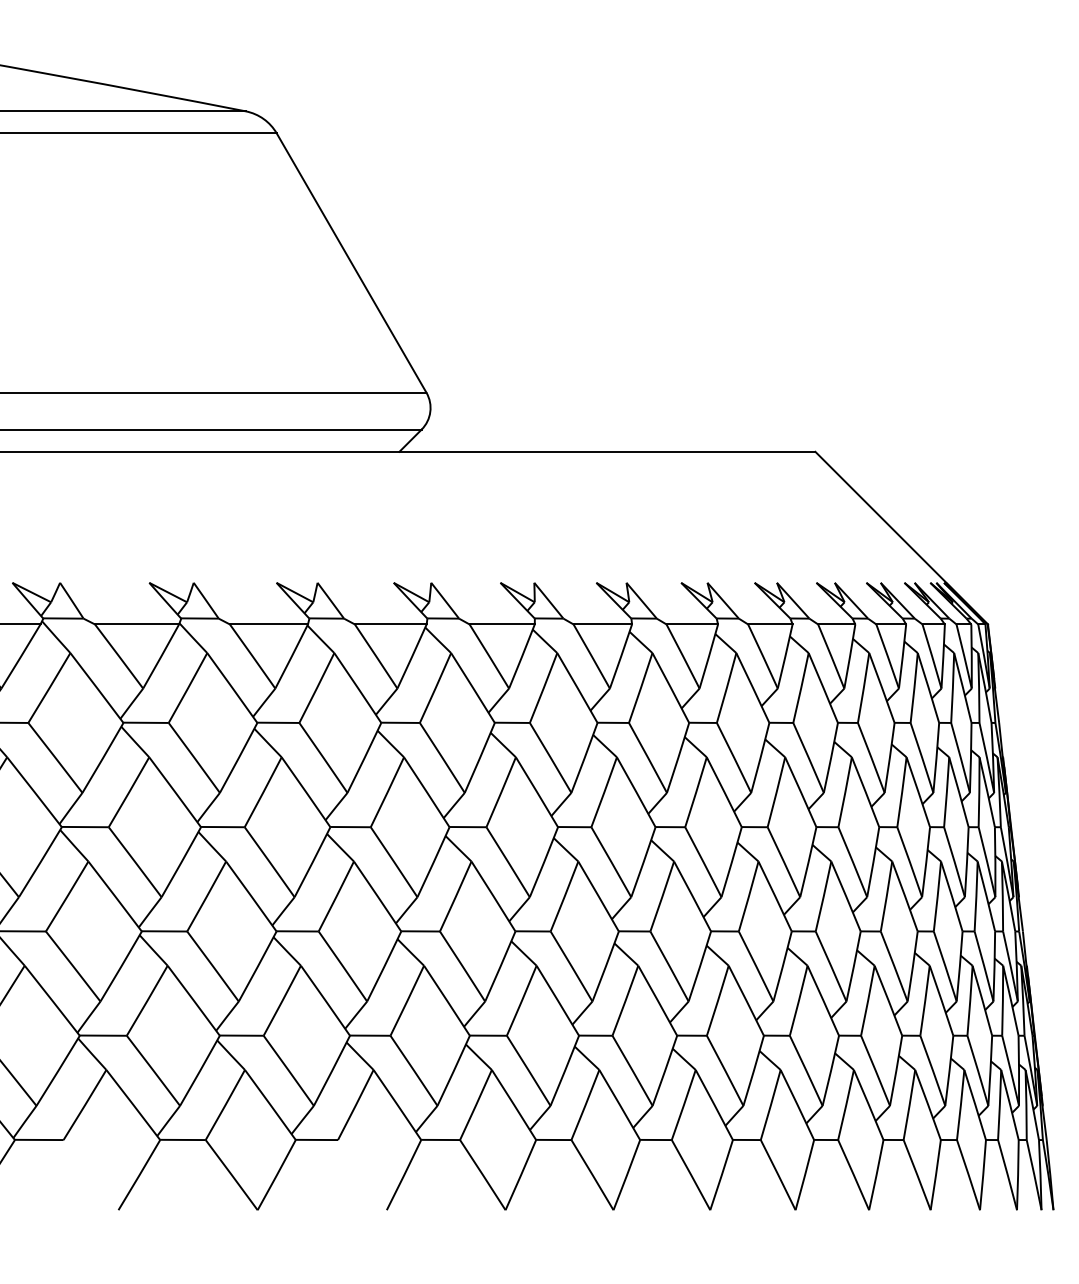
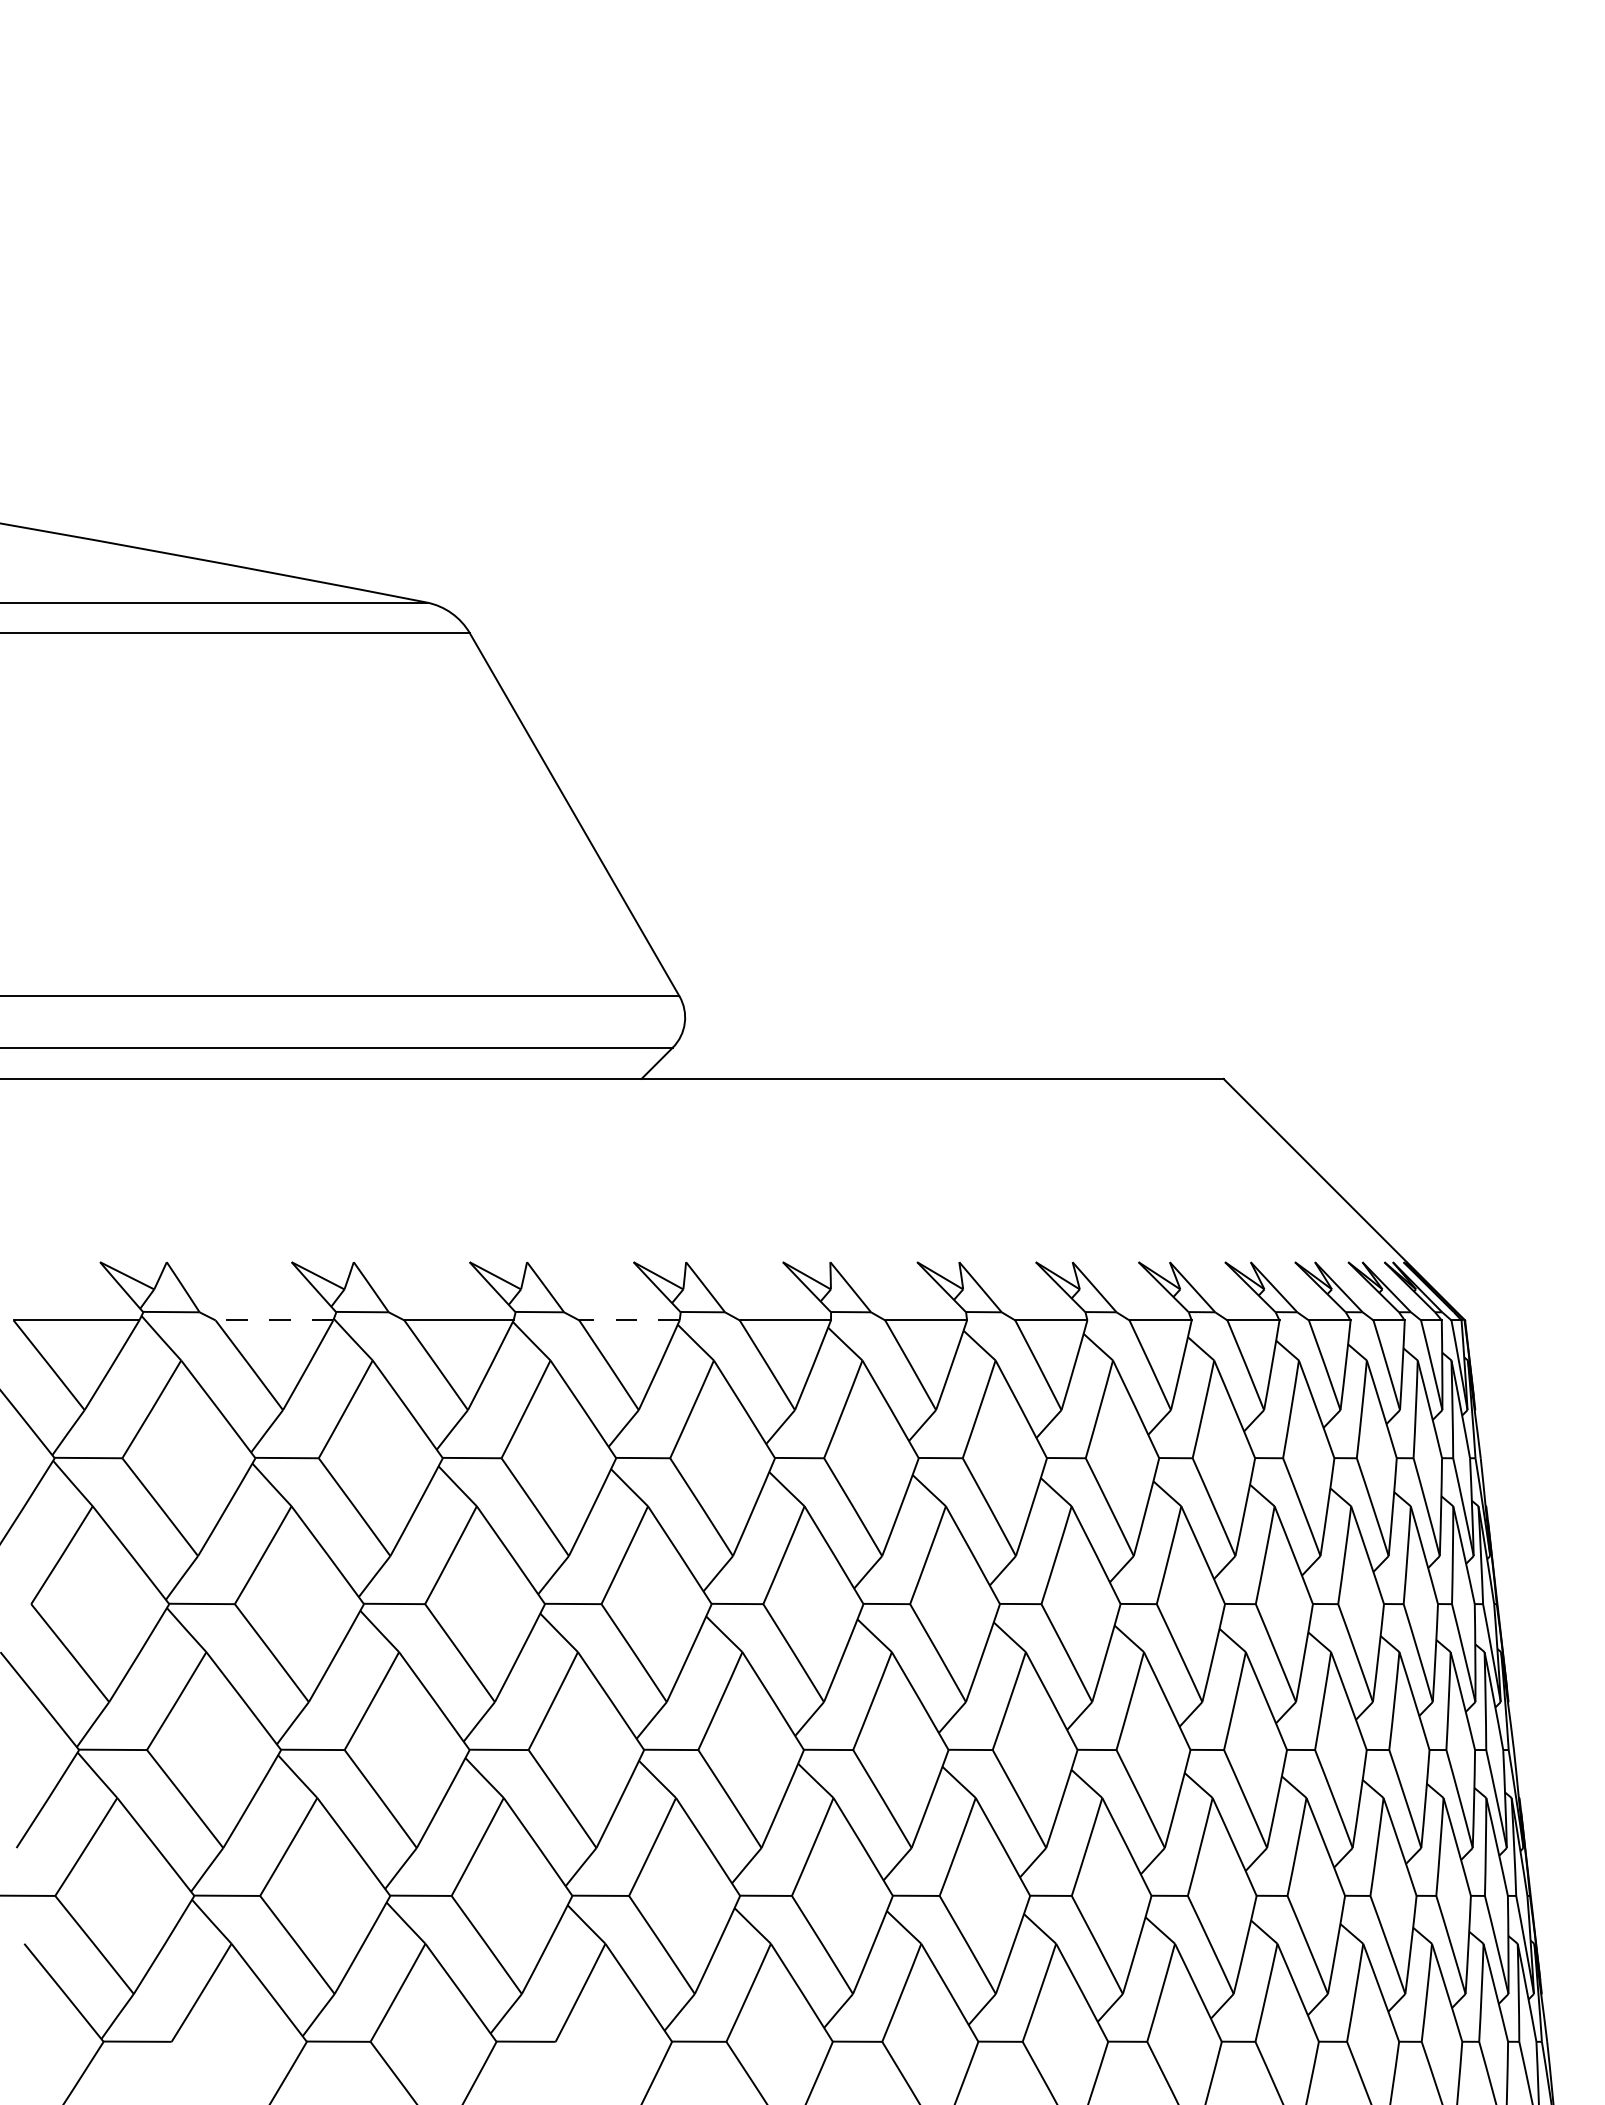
line: (137, 624) -> (274, 1320), solid -> dashed
line: (390, 624) -> (628, 1320), solid -> dashed

